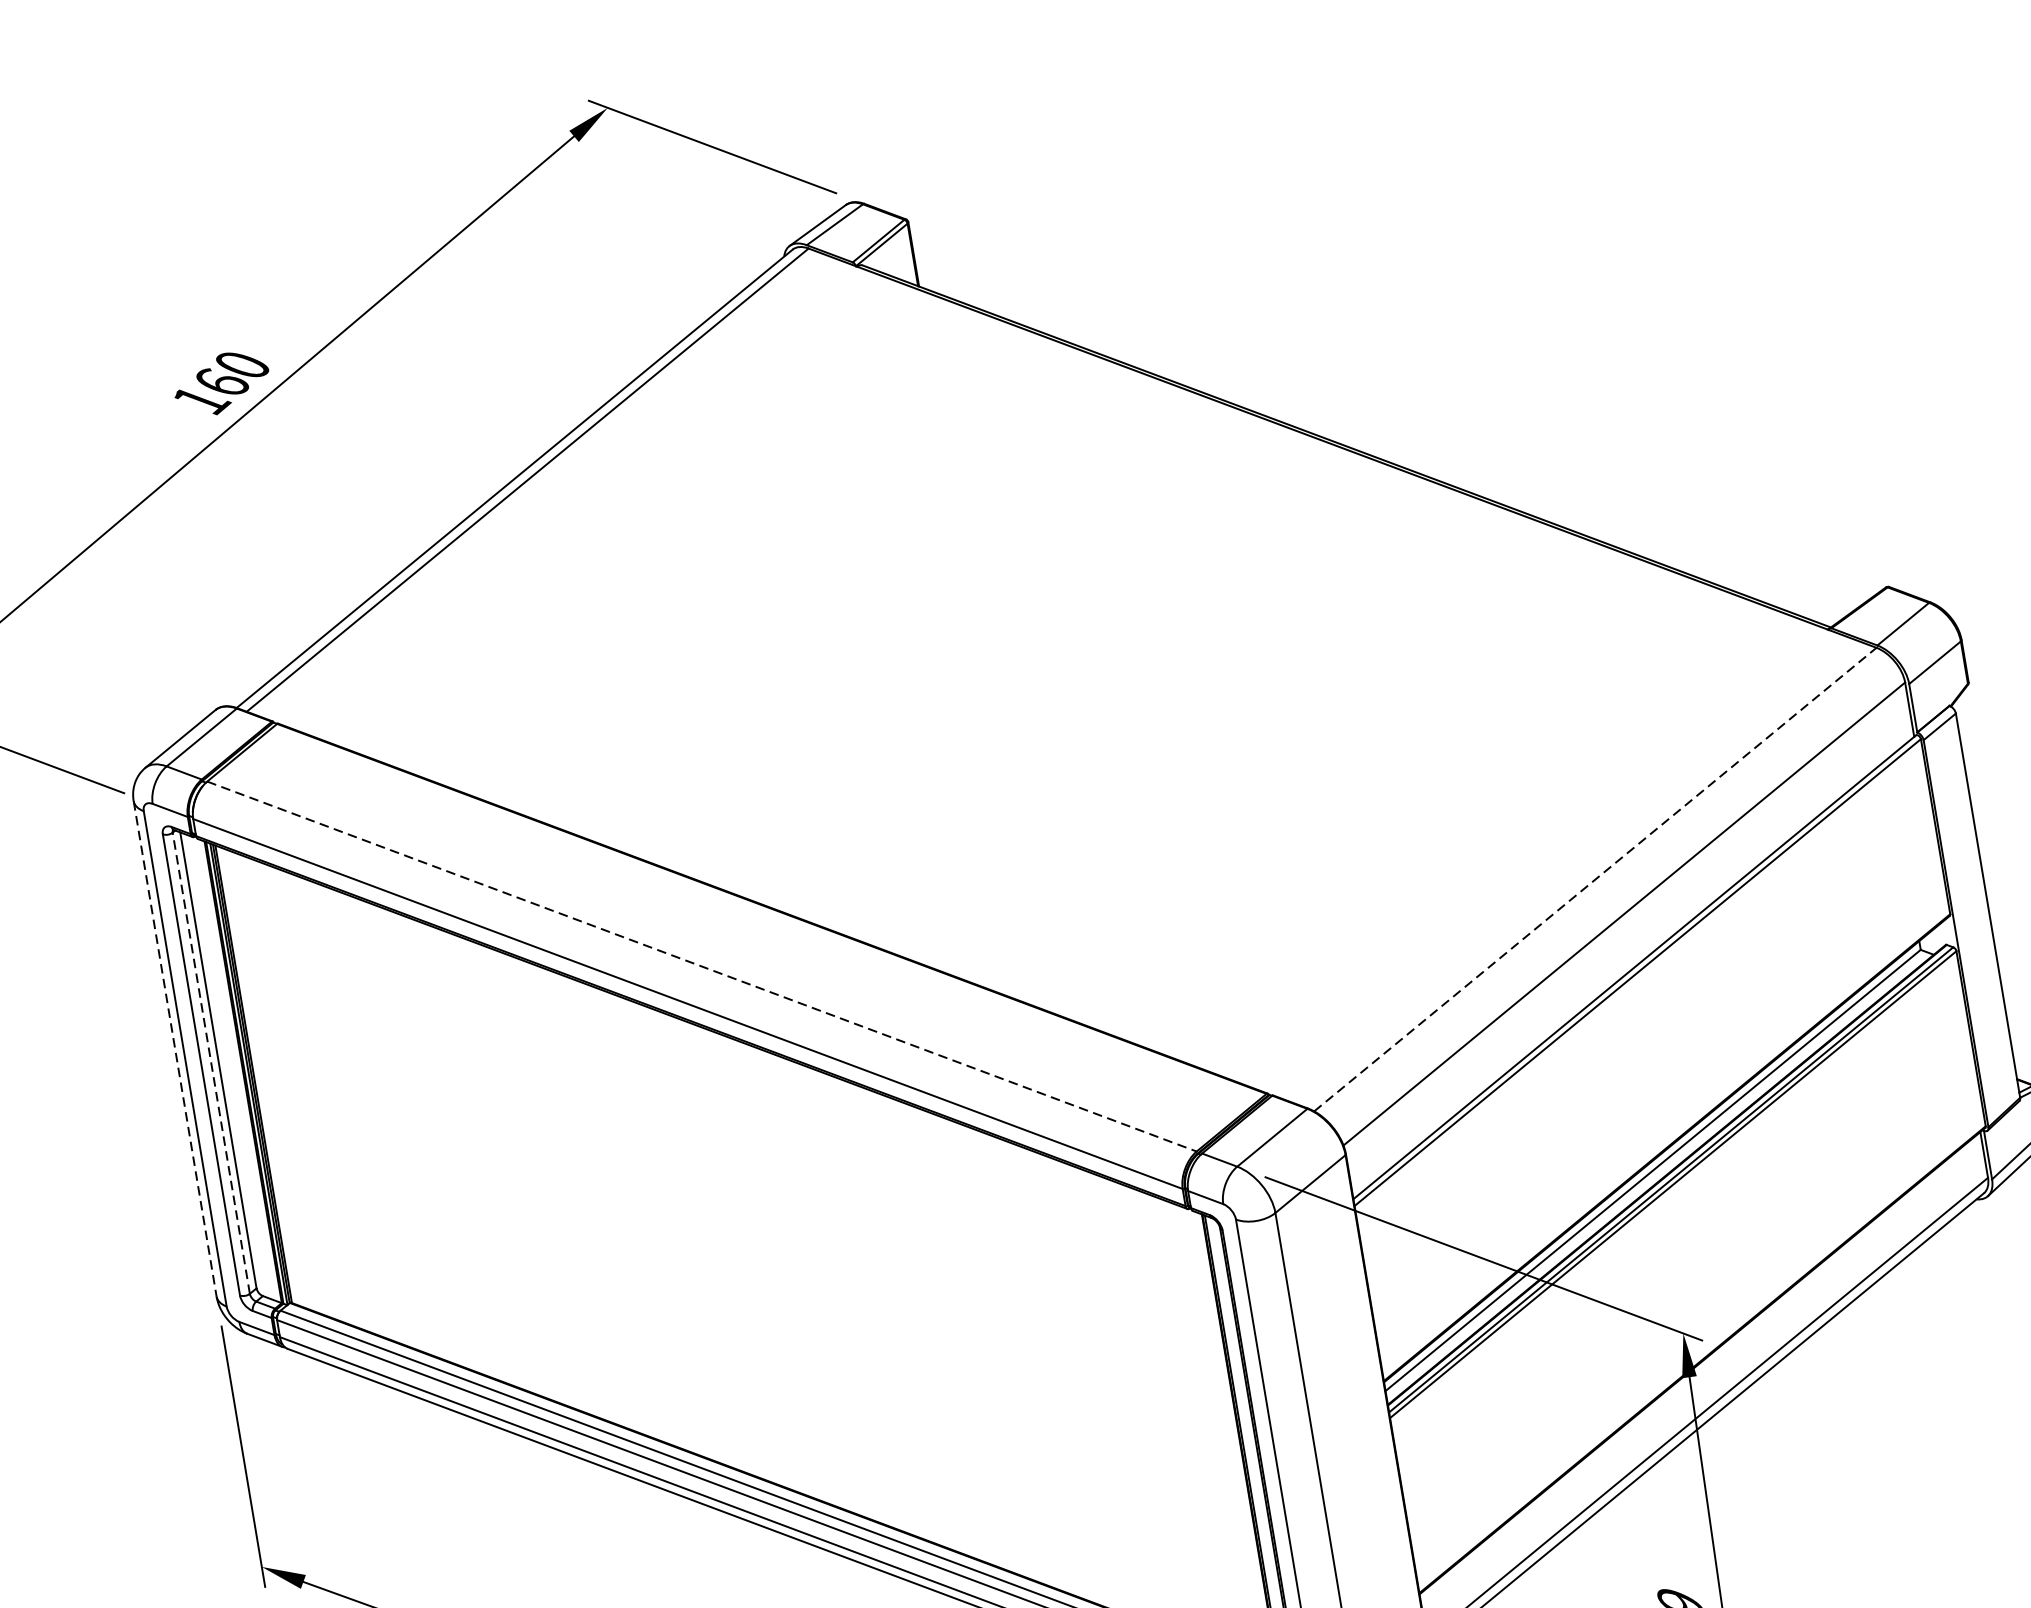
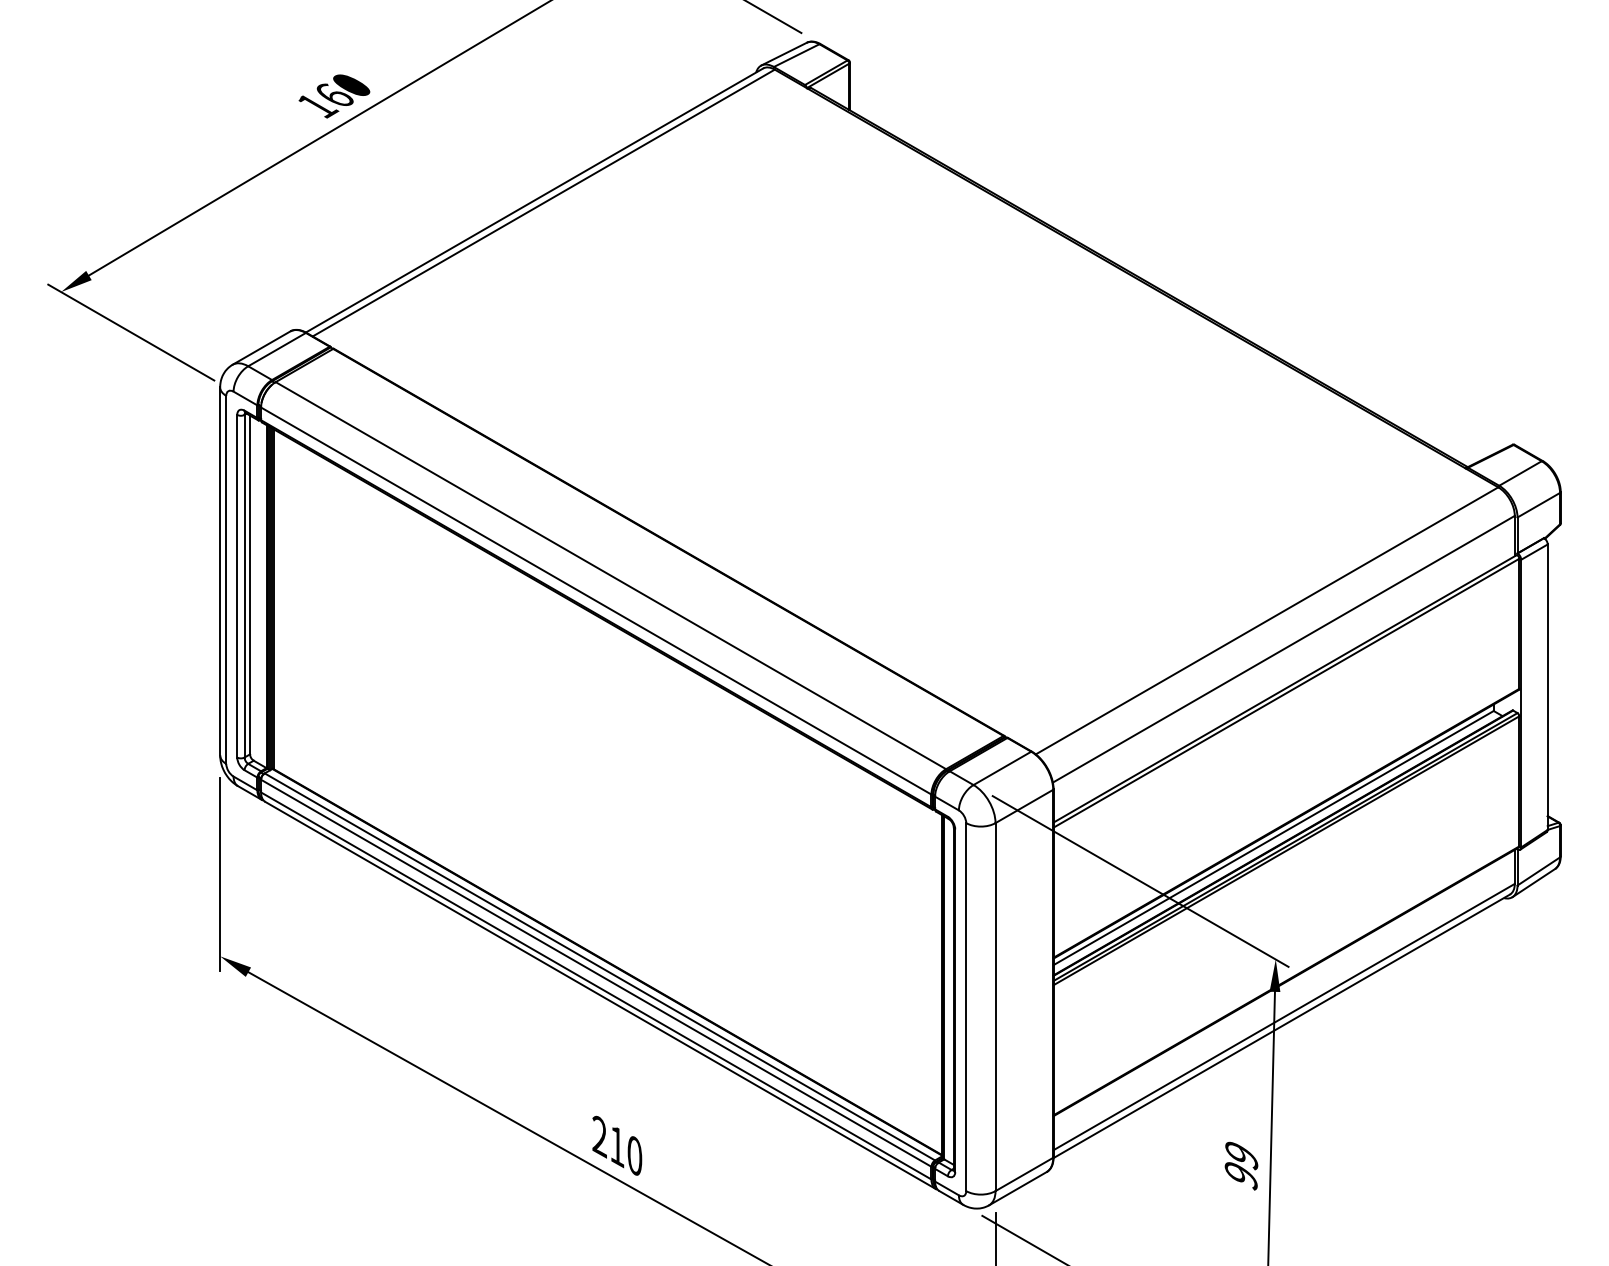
line: (1595, 879) -> (1267, 620), dashed -> solid
line: (702, 966) -> (611, 575), dashed -> solid
line: (175, 1048) -> (220, 571), dashed -> solid
line: (211, 1062) -> (244, 585), dashed -> solid

